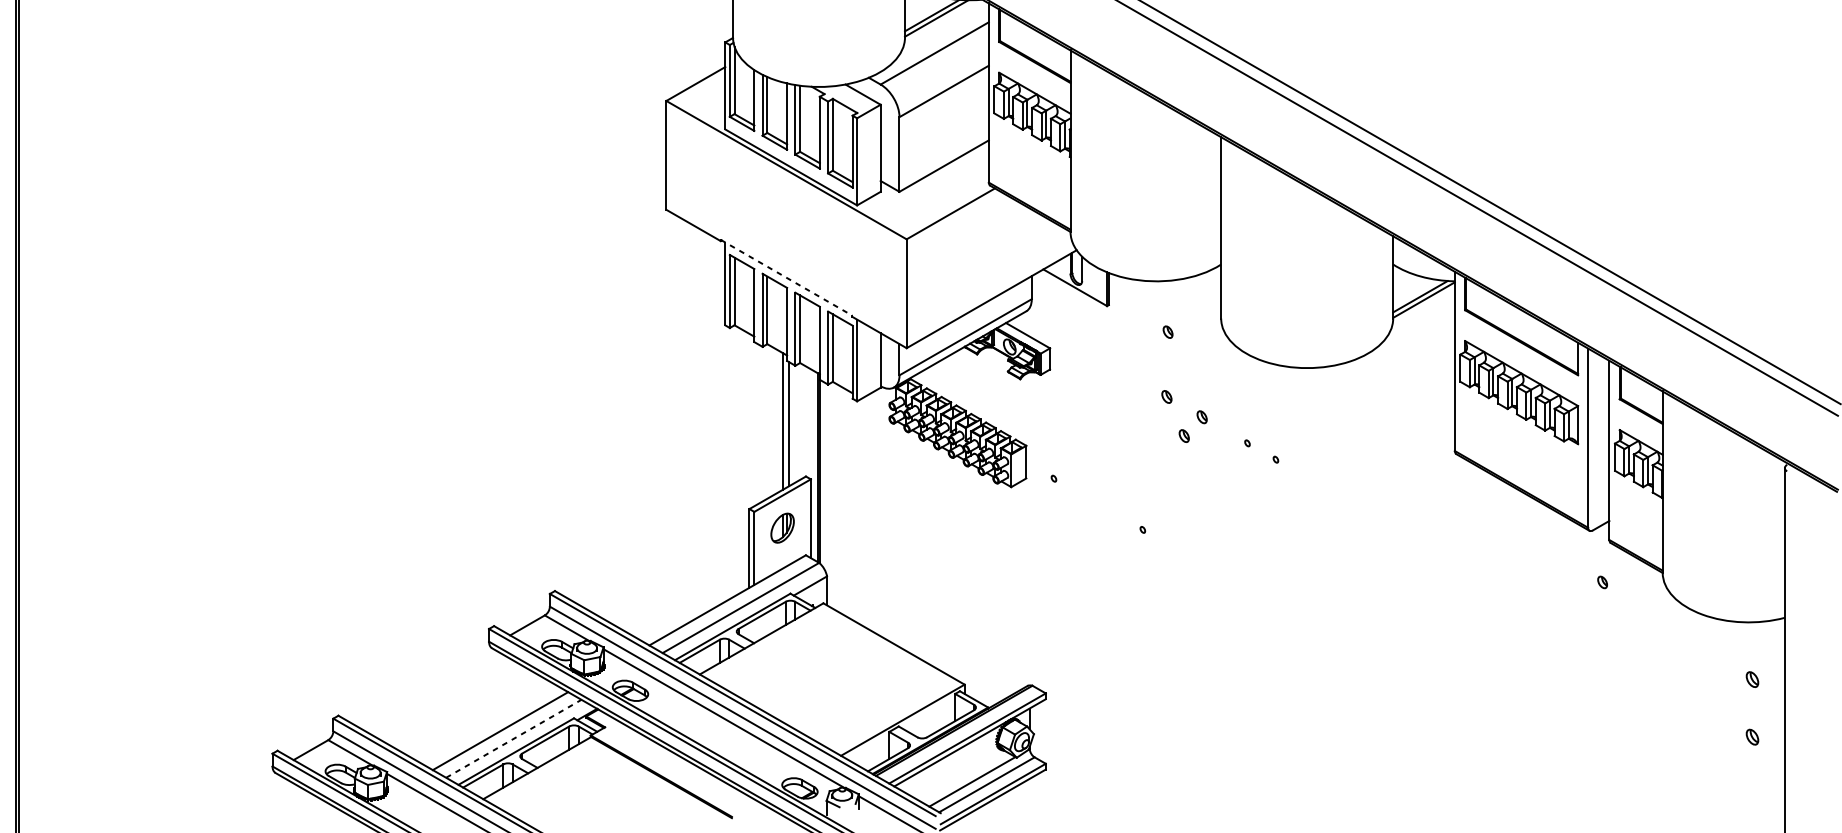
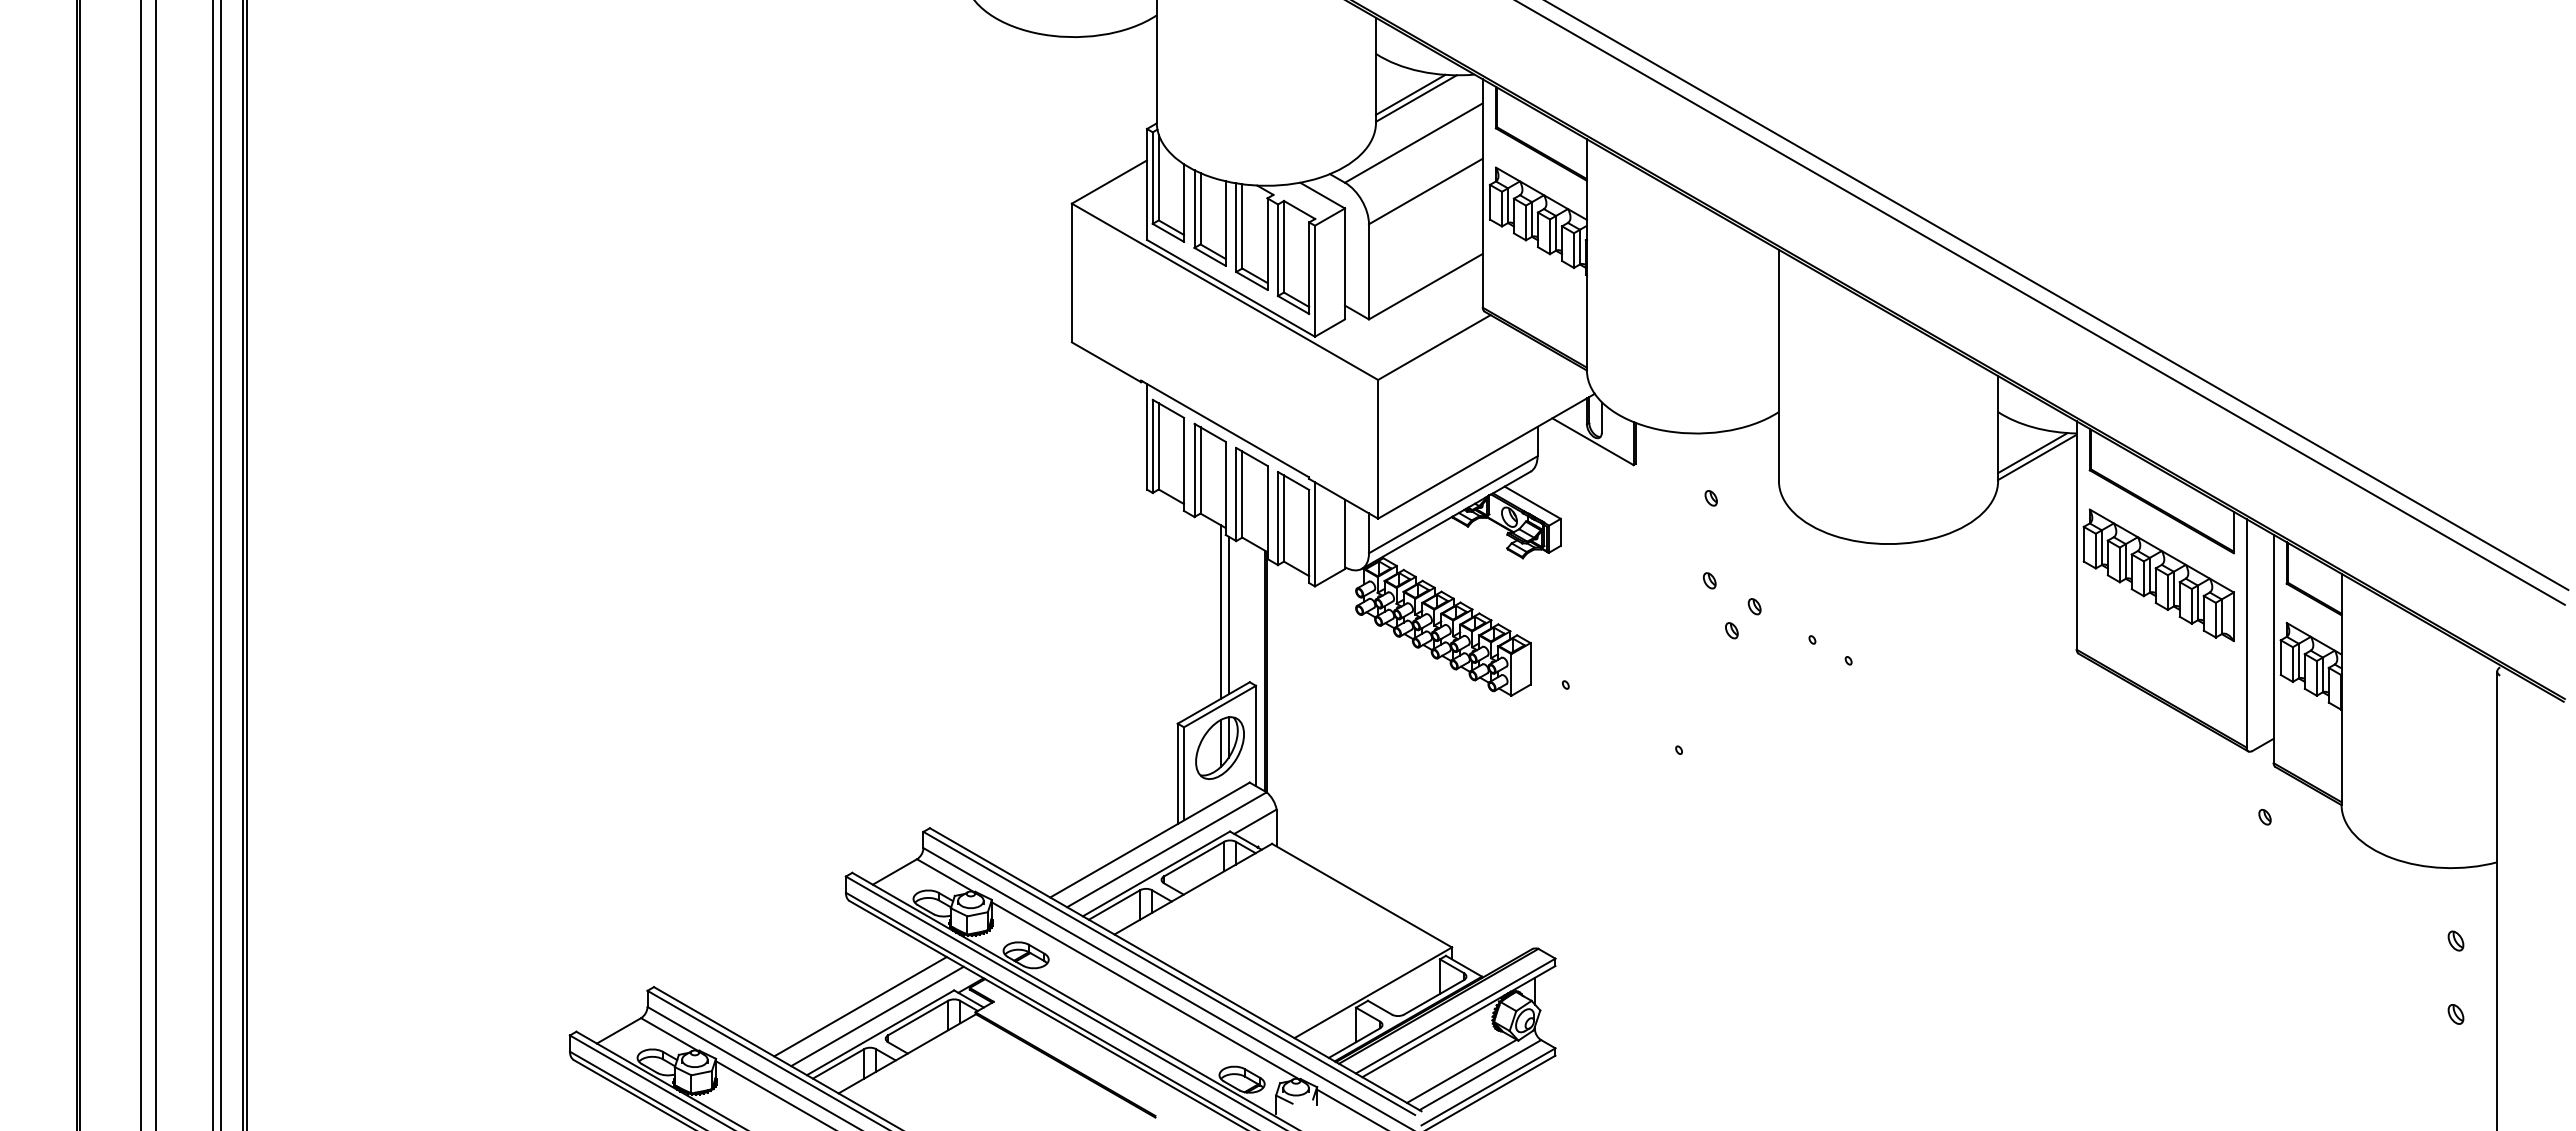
line: (786, 277) -> (1225, 428), dashed -> solid
part: (782, 527) -> (1219, 747), size x1.67
line: (513, 738) -> (877, 1016), dashed -> solid

